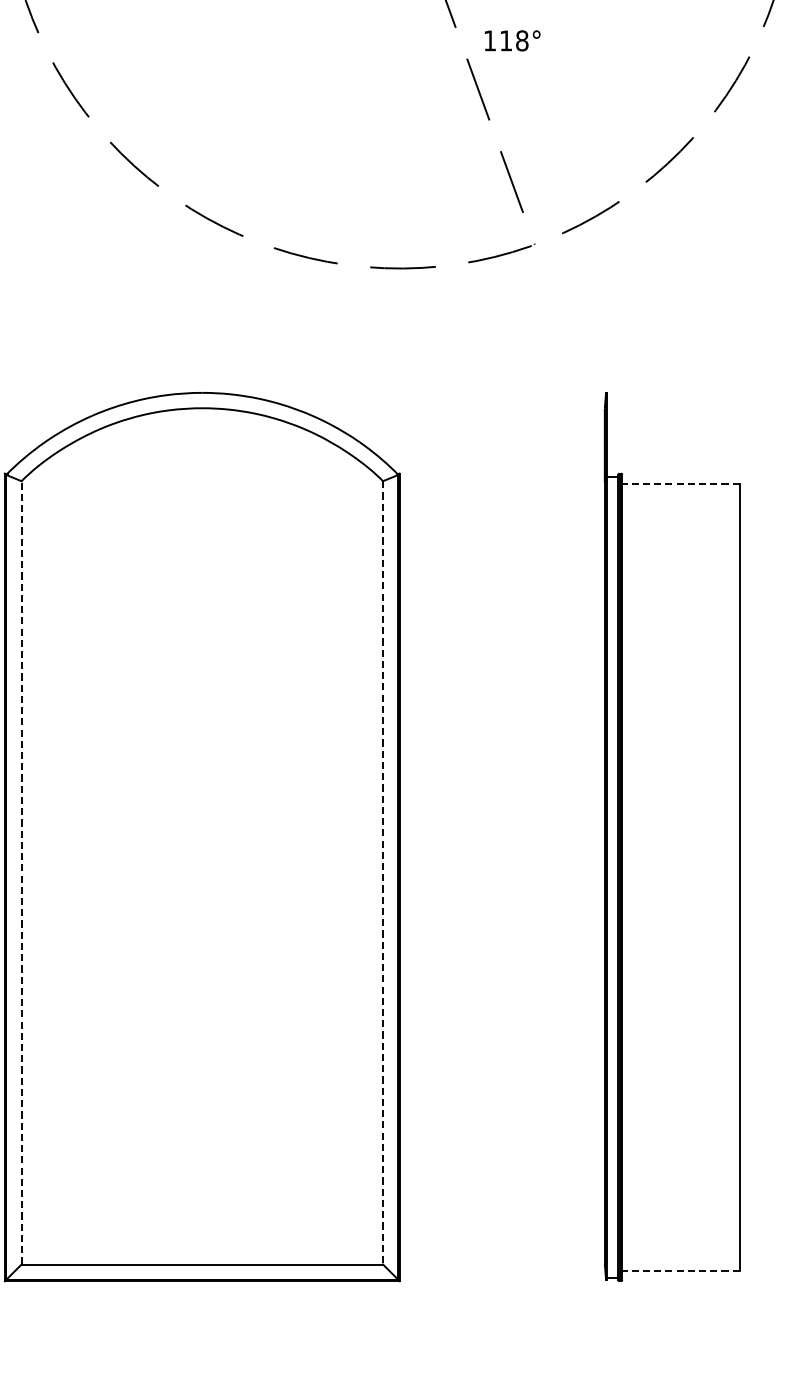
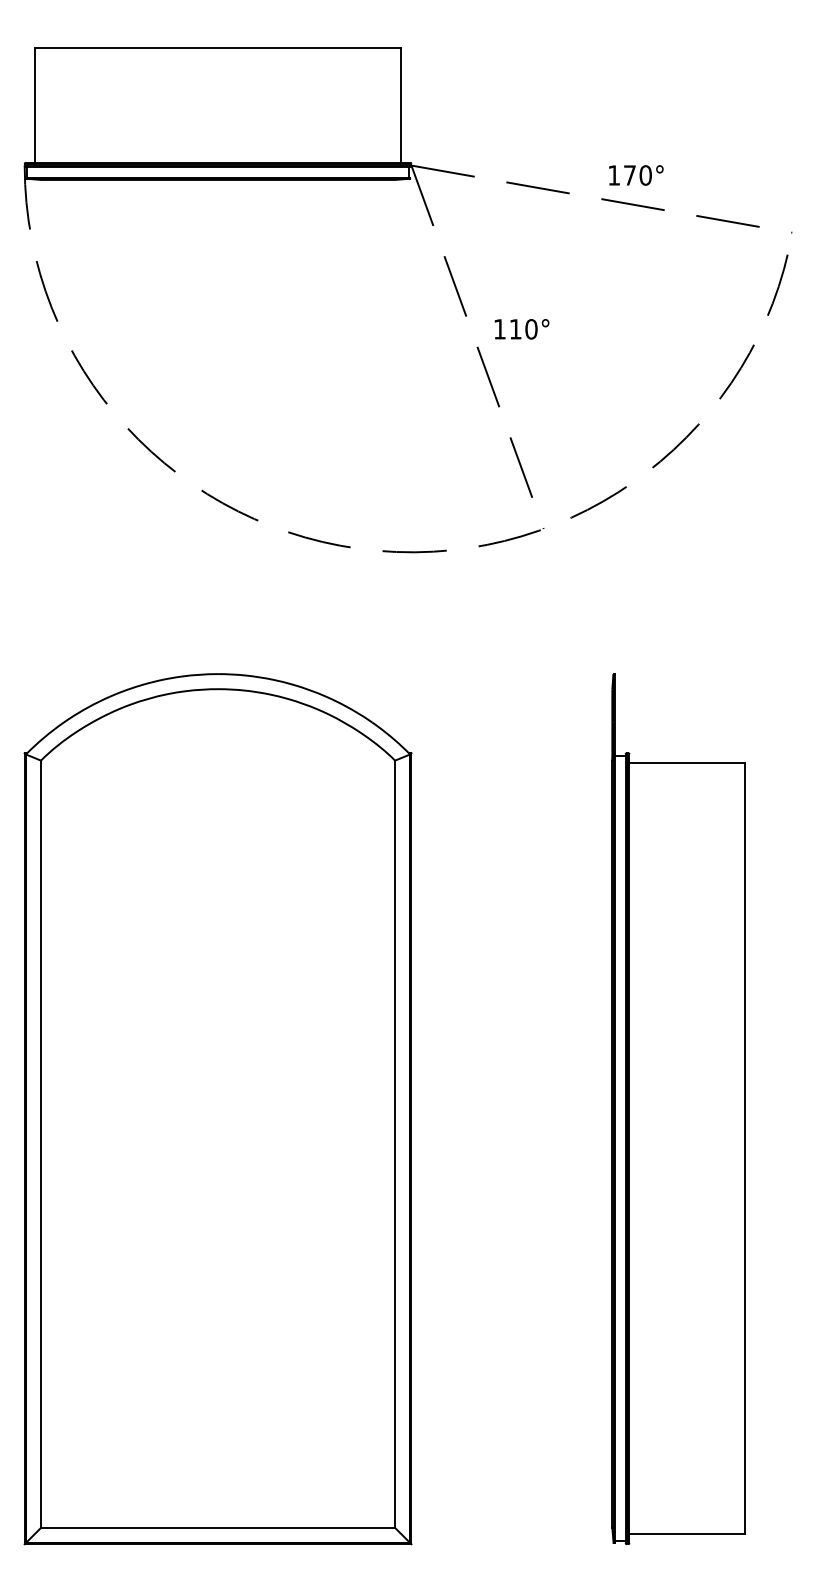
text: (522, 41) -> (531, 329), 118° -> 110°
line: (681, 484) -> (687, 763), dashed -> solid
line: (22, 873) -> (41, 1144), dashed -> solid
line: (383, 873) -> (395, 1144), dashed -> solid
line: (681, 1271) -> (687, 1534), dashed -> solid

